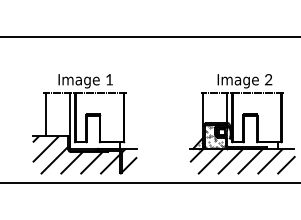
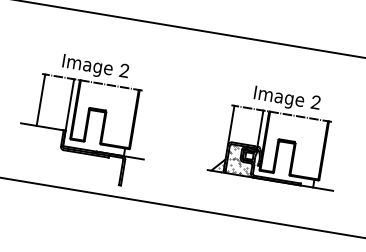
text: (109, 79) -> (124, 70), 1 -> 2
hatch: (84, 155) -> (79, 156), removed
hatch: (242, 161) -> (268, 195), removed

